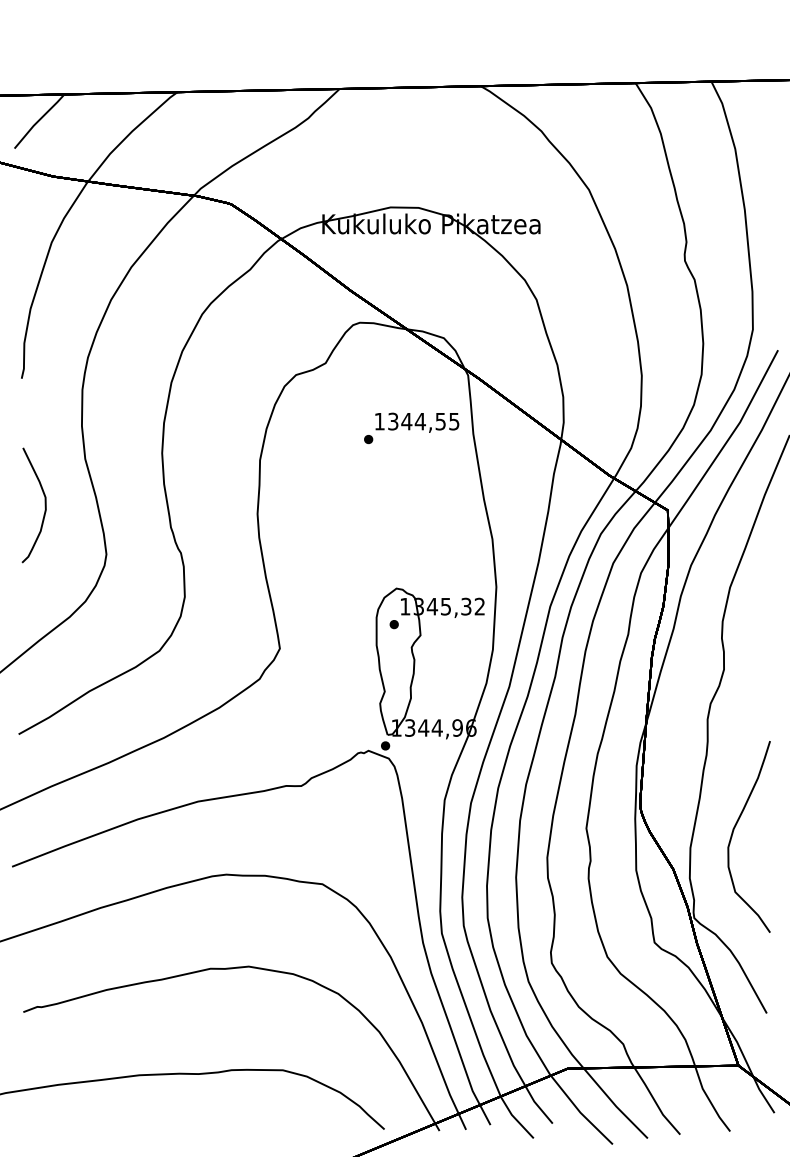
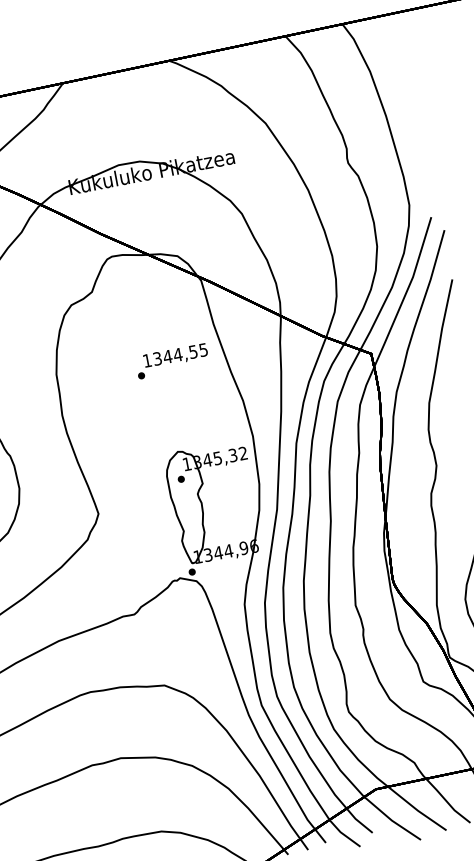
text: (411, 428) -> (172, 361), moved

